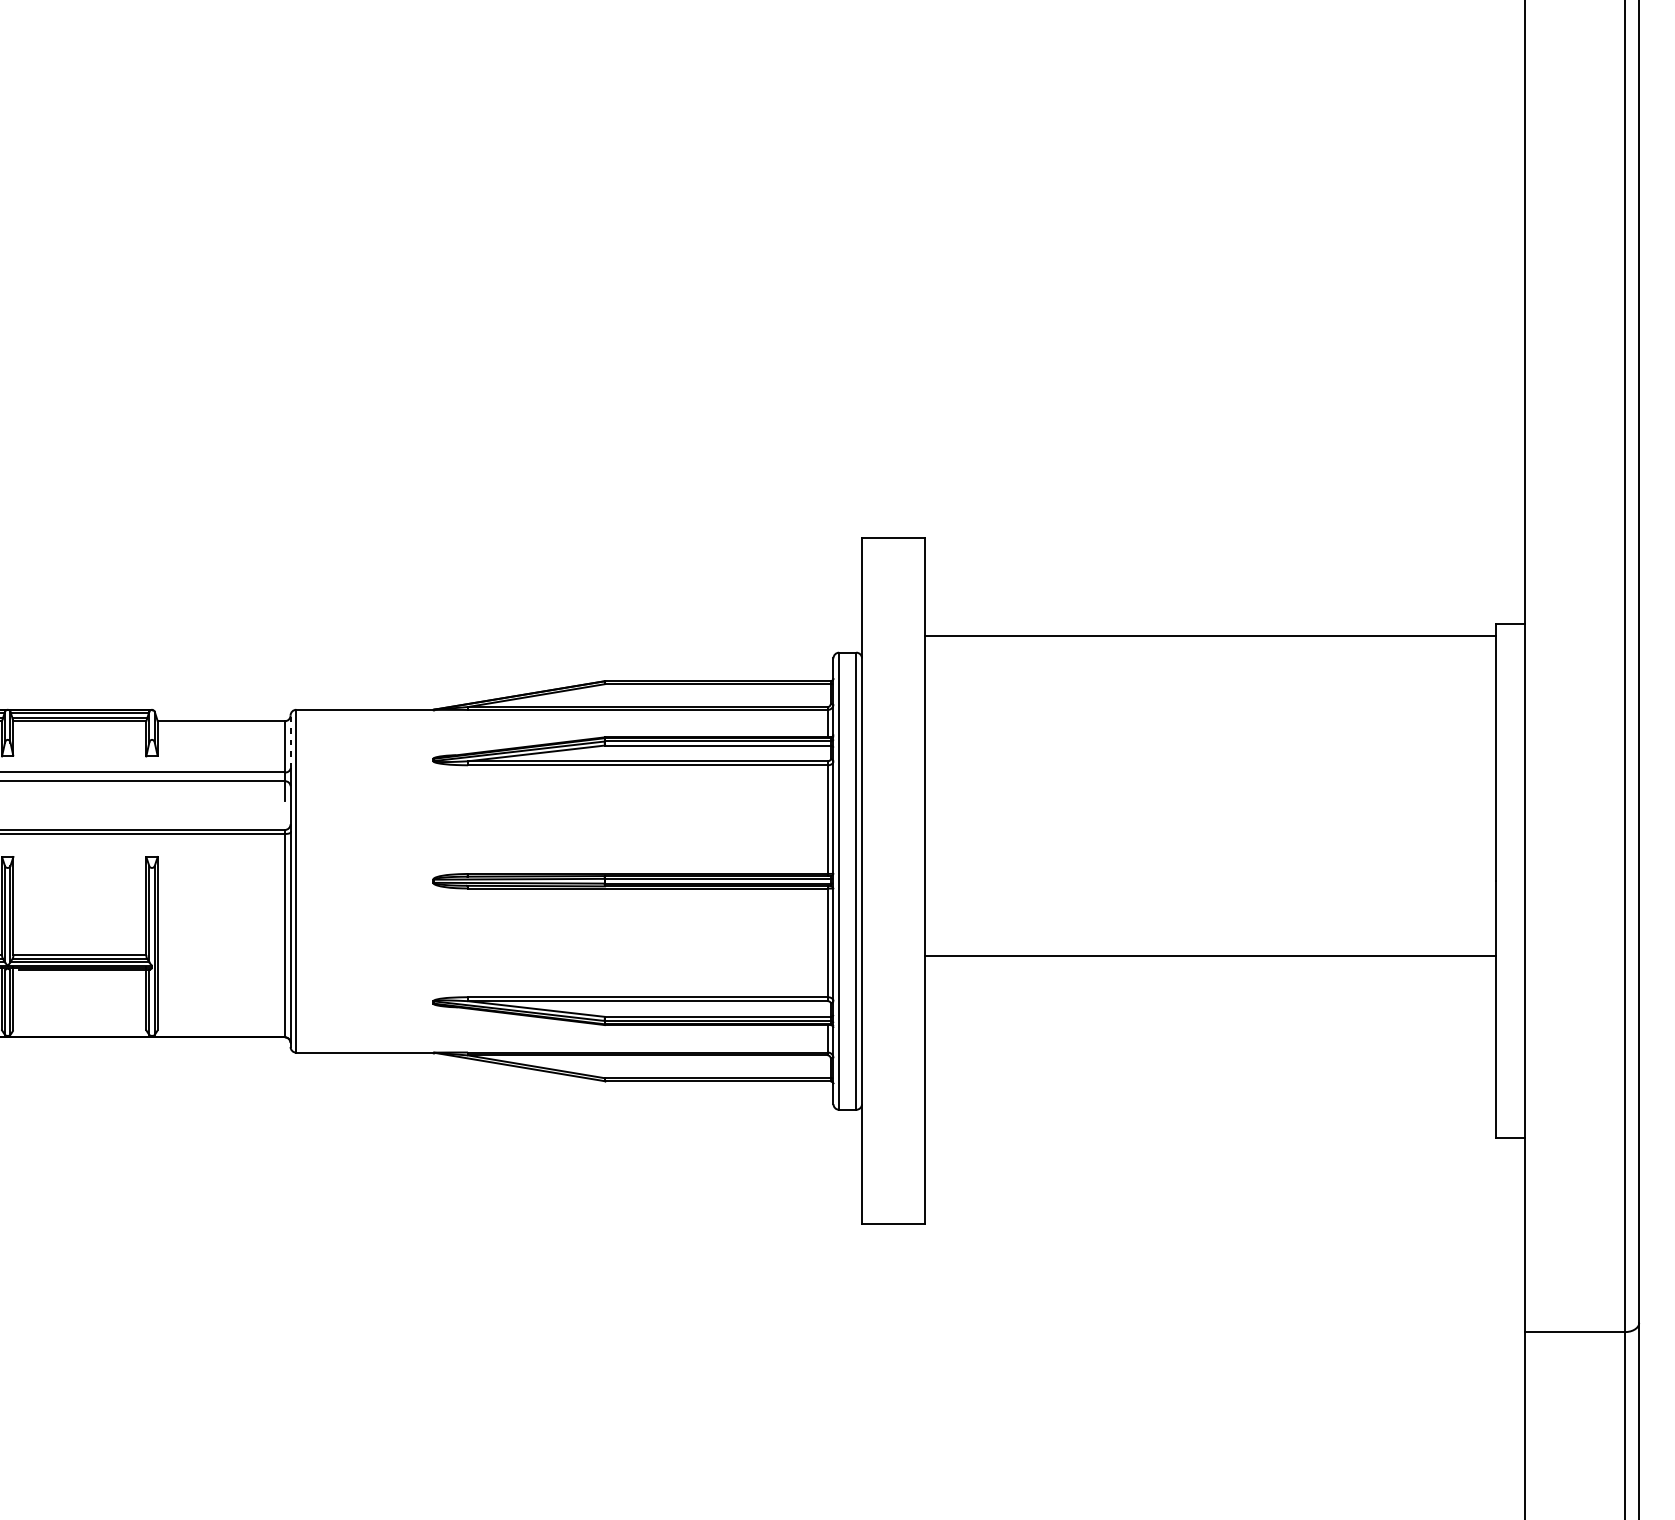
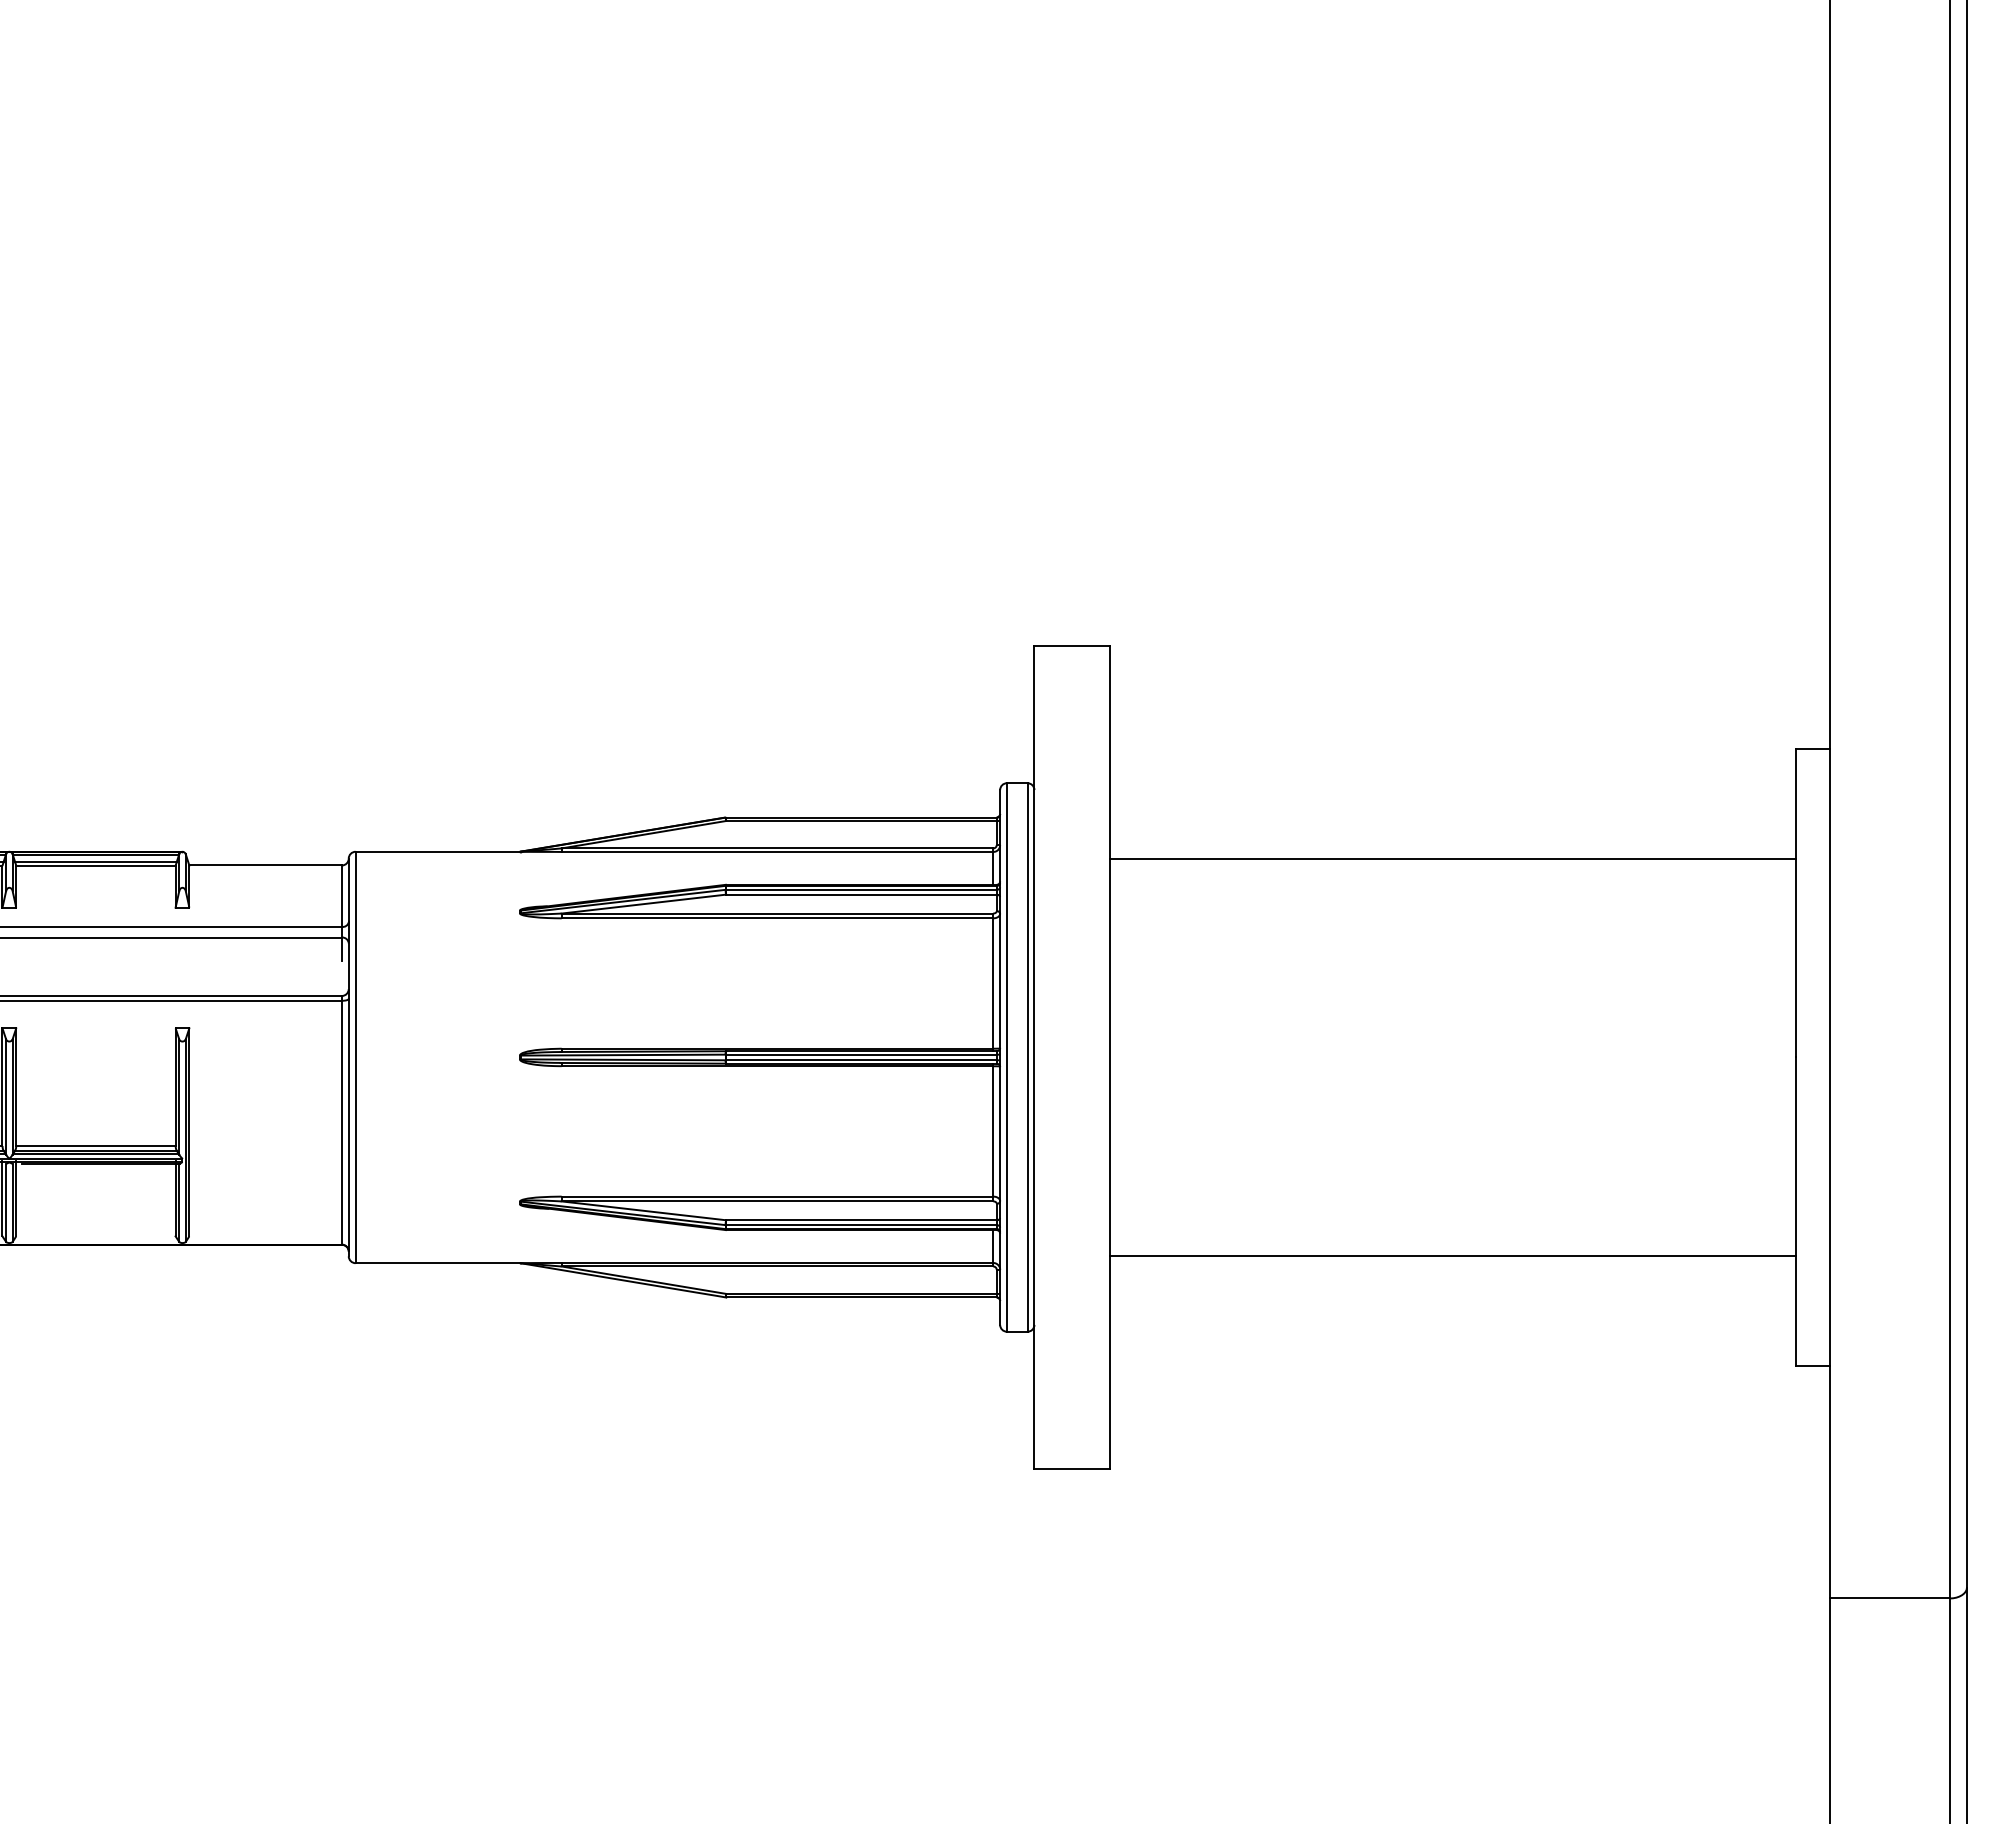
line: (1210, 636) -> (1452, 858), moved
line: (290, 742) -> (348, 890), dashed -> solid
line: (1210, 956) -> (1452, 1256), moved

